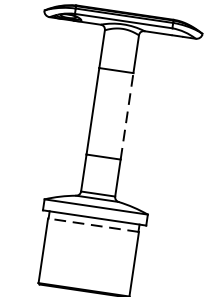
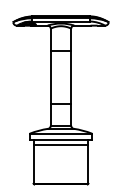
line: (127, 116) -> (71, 77), dashed -> solid
line: (92, 224) -> (60, 144), dashed -> solid

